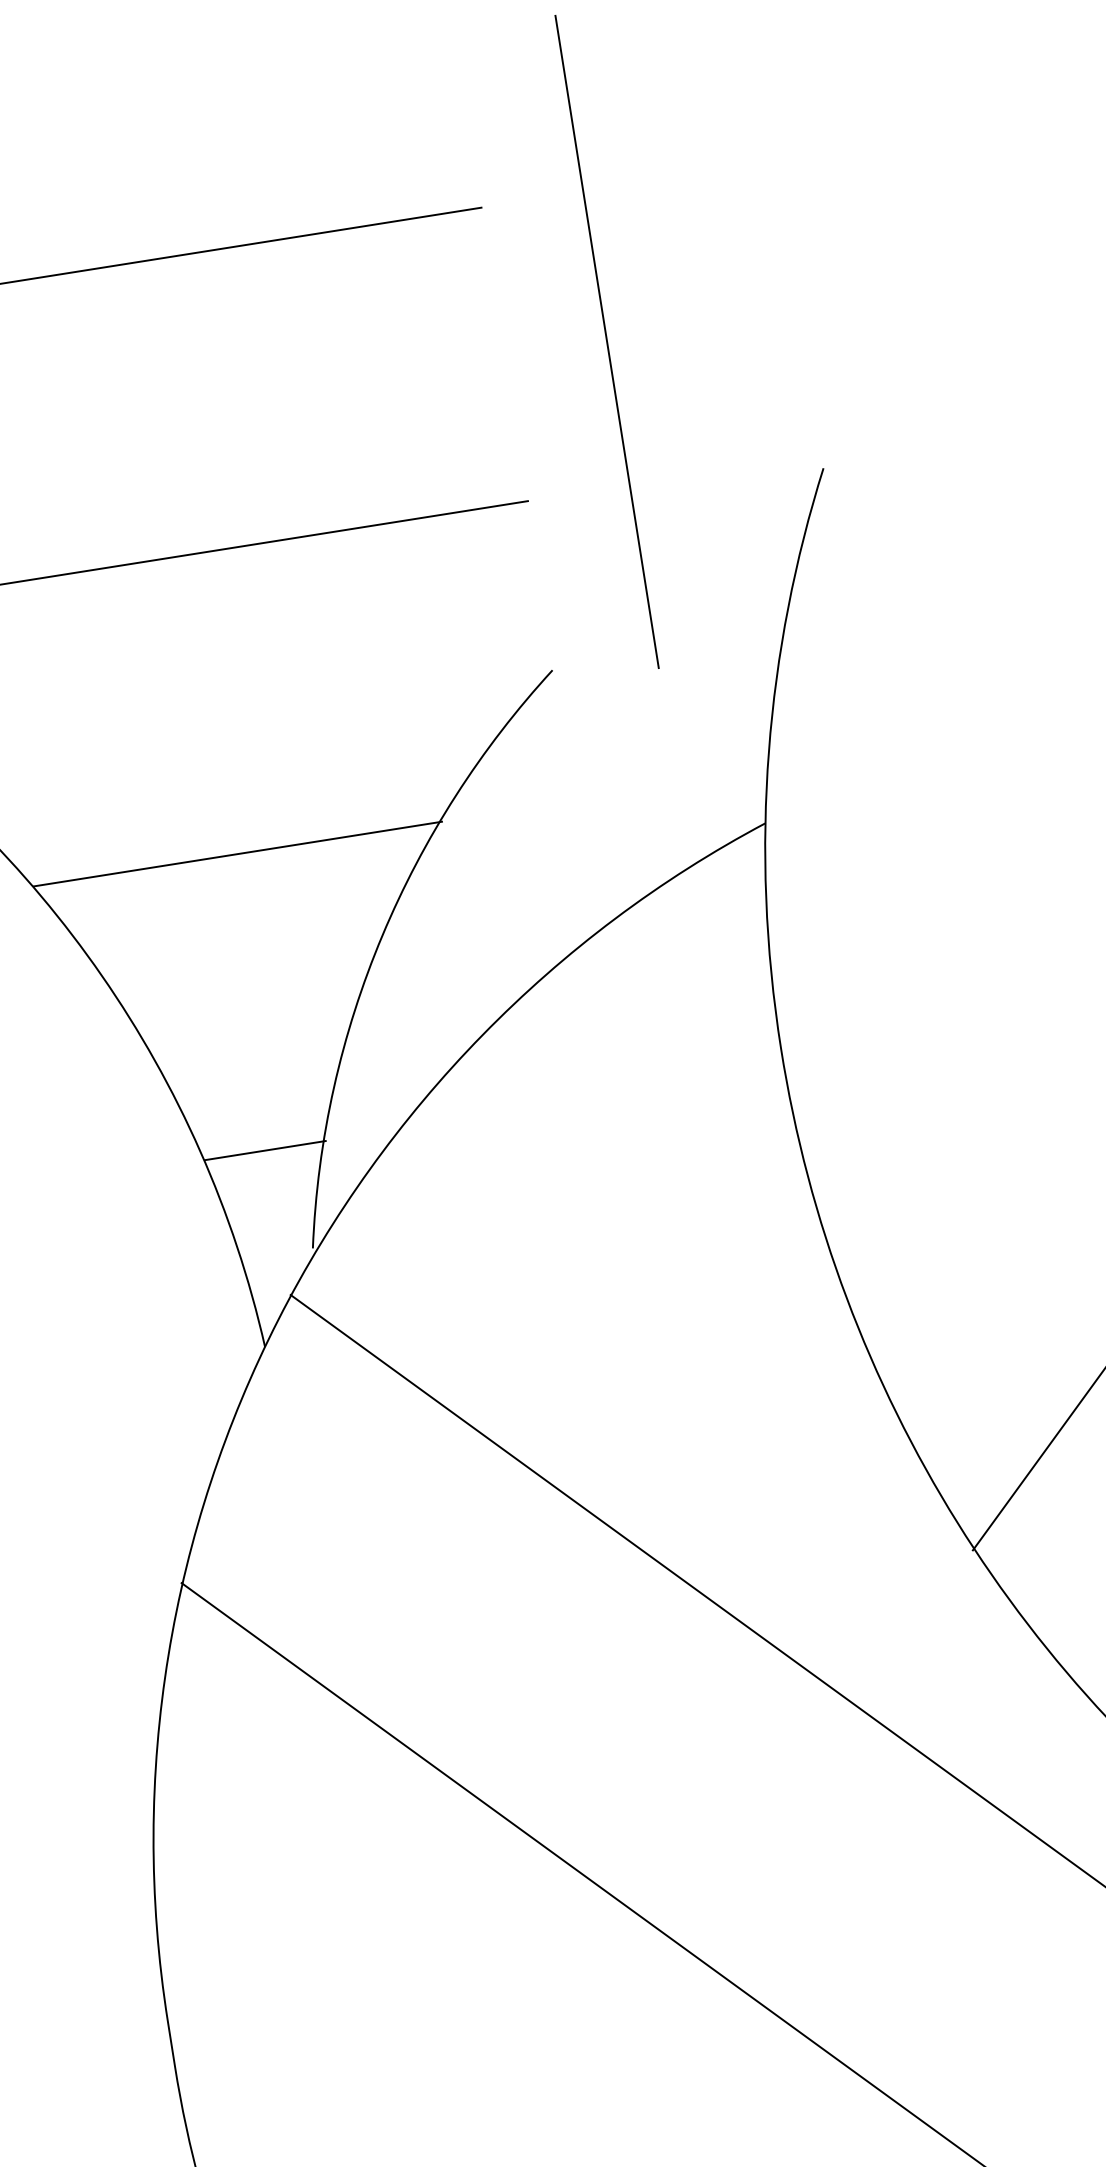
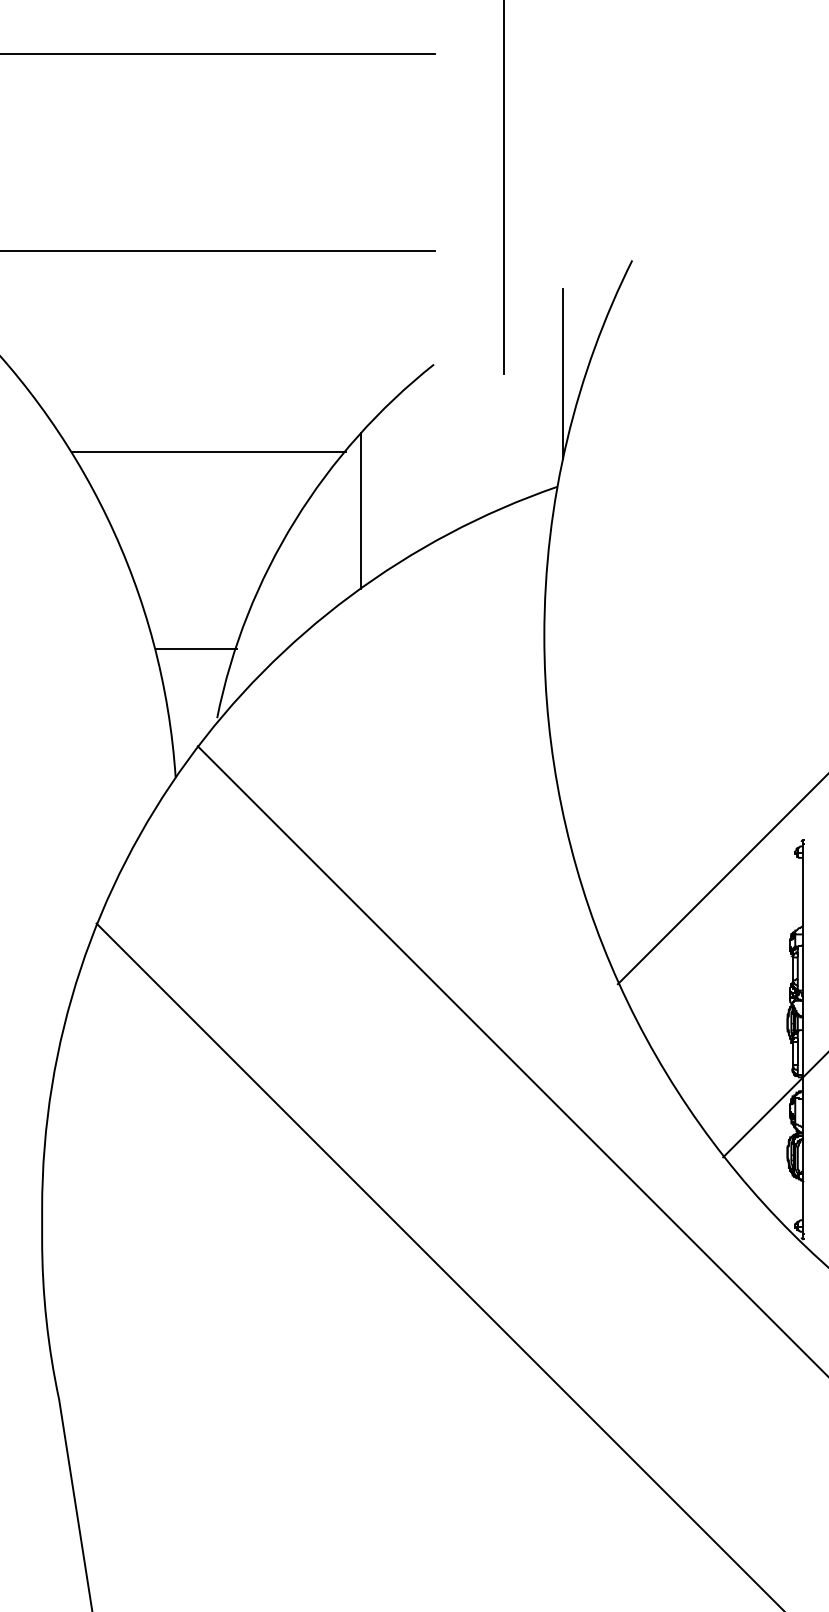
line: (747, 653) -> (563, 373), added
line: (477, 905) -> (360, 510), added

